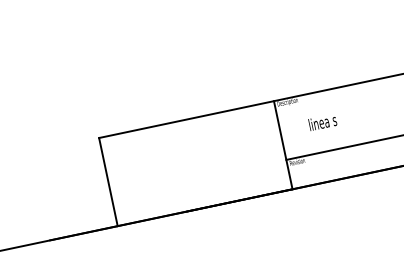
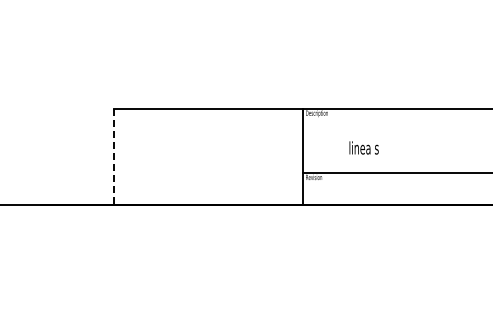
text: (322, 122) -> (363, 147), moved
line: (108, 182) -> (113, 157), solid -> dashed

